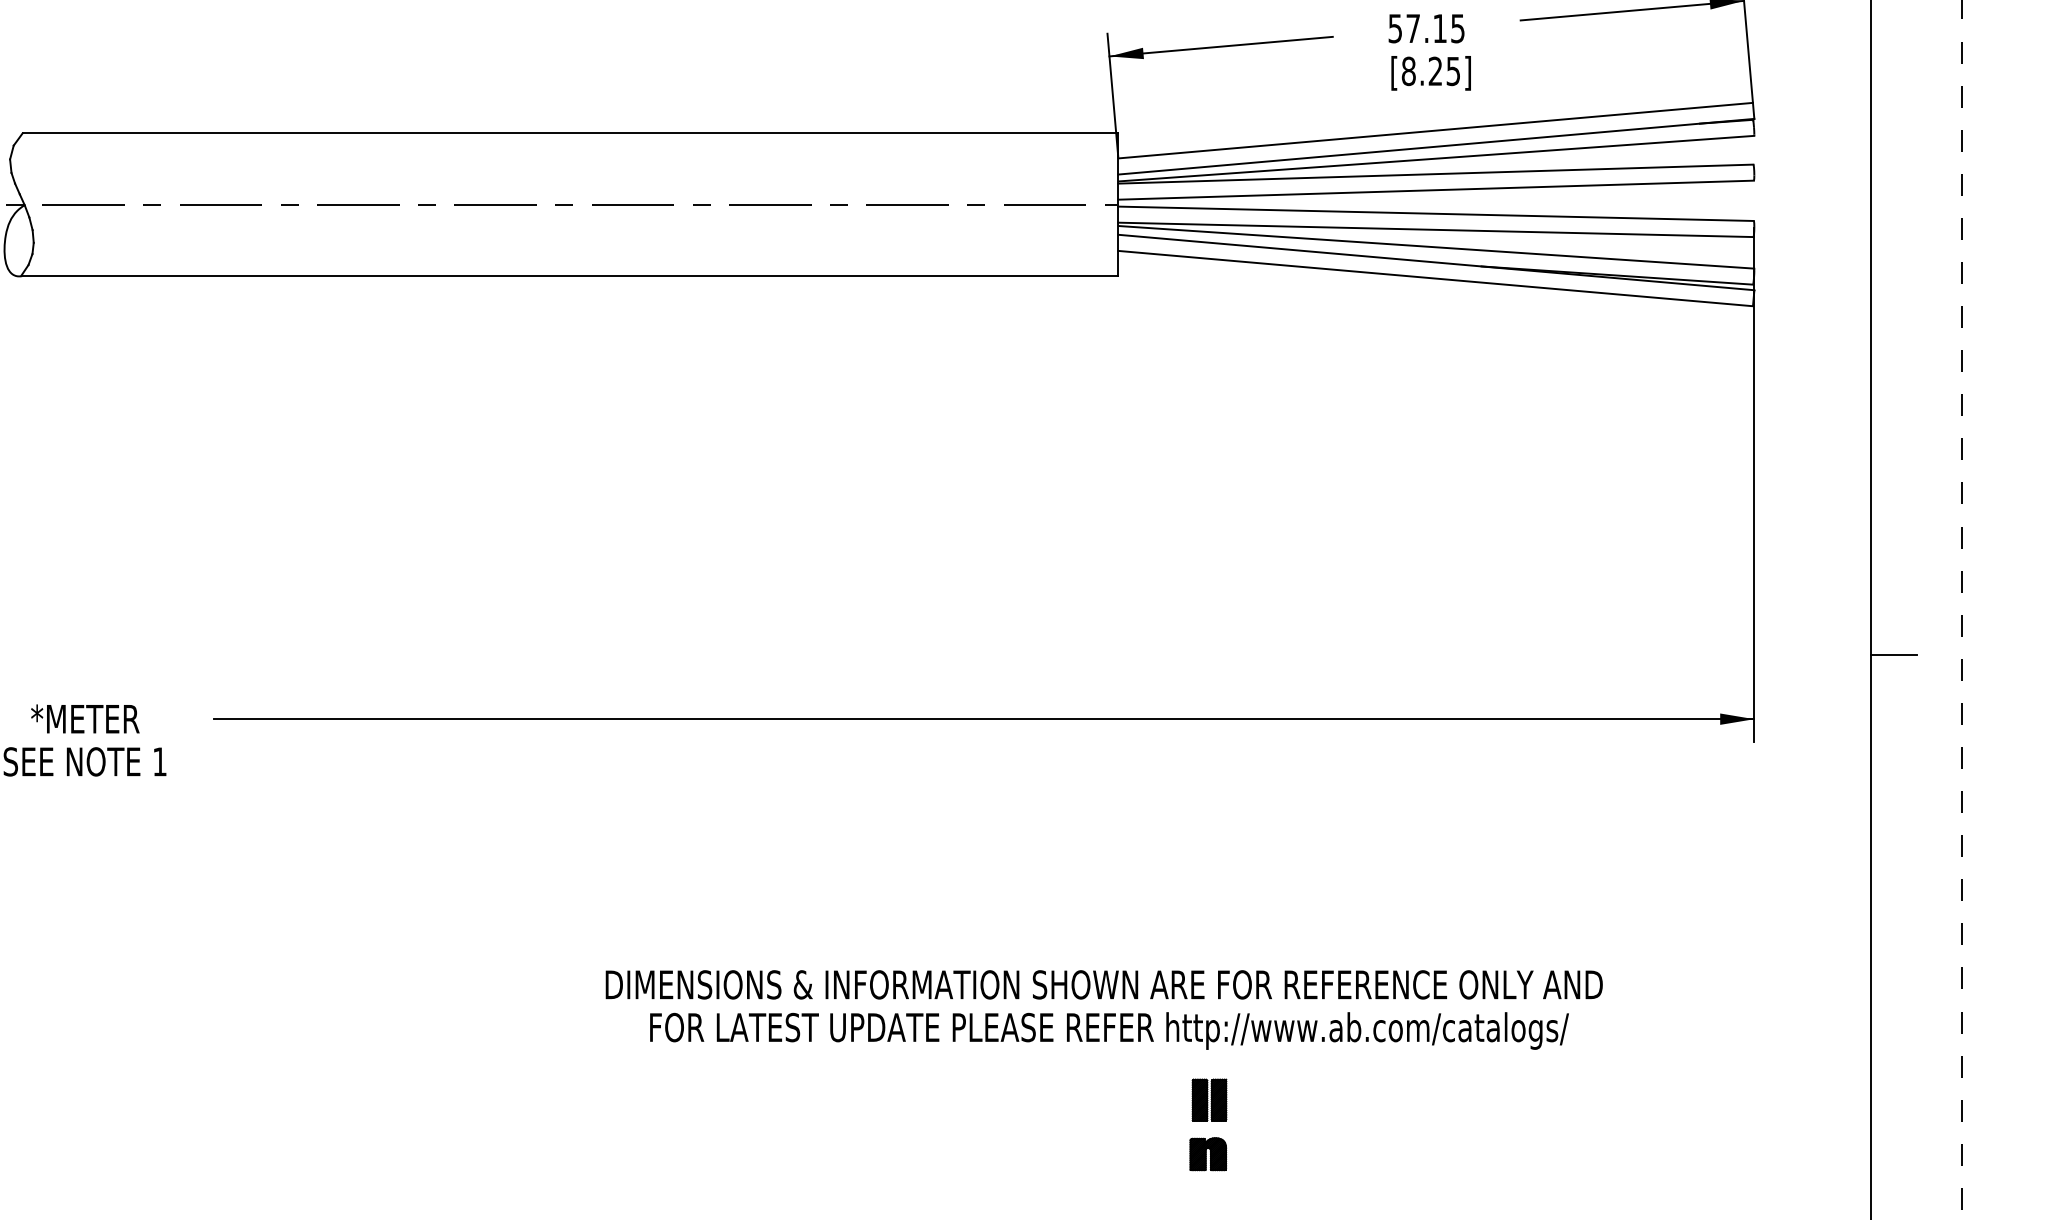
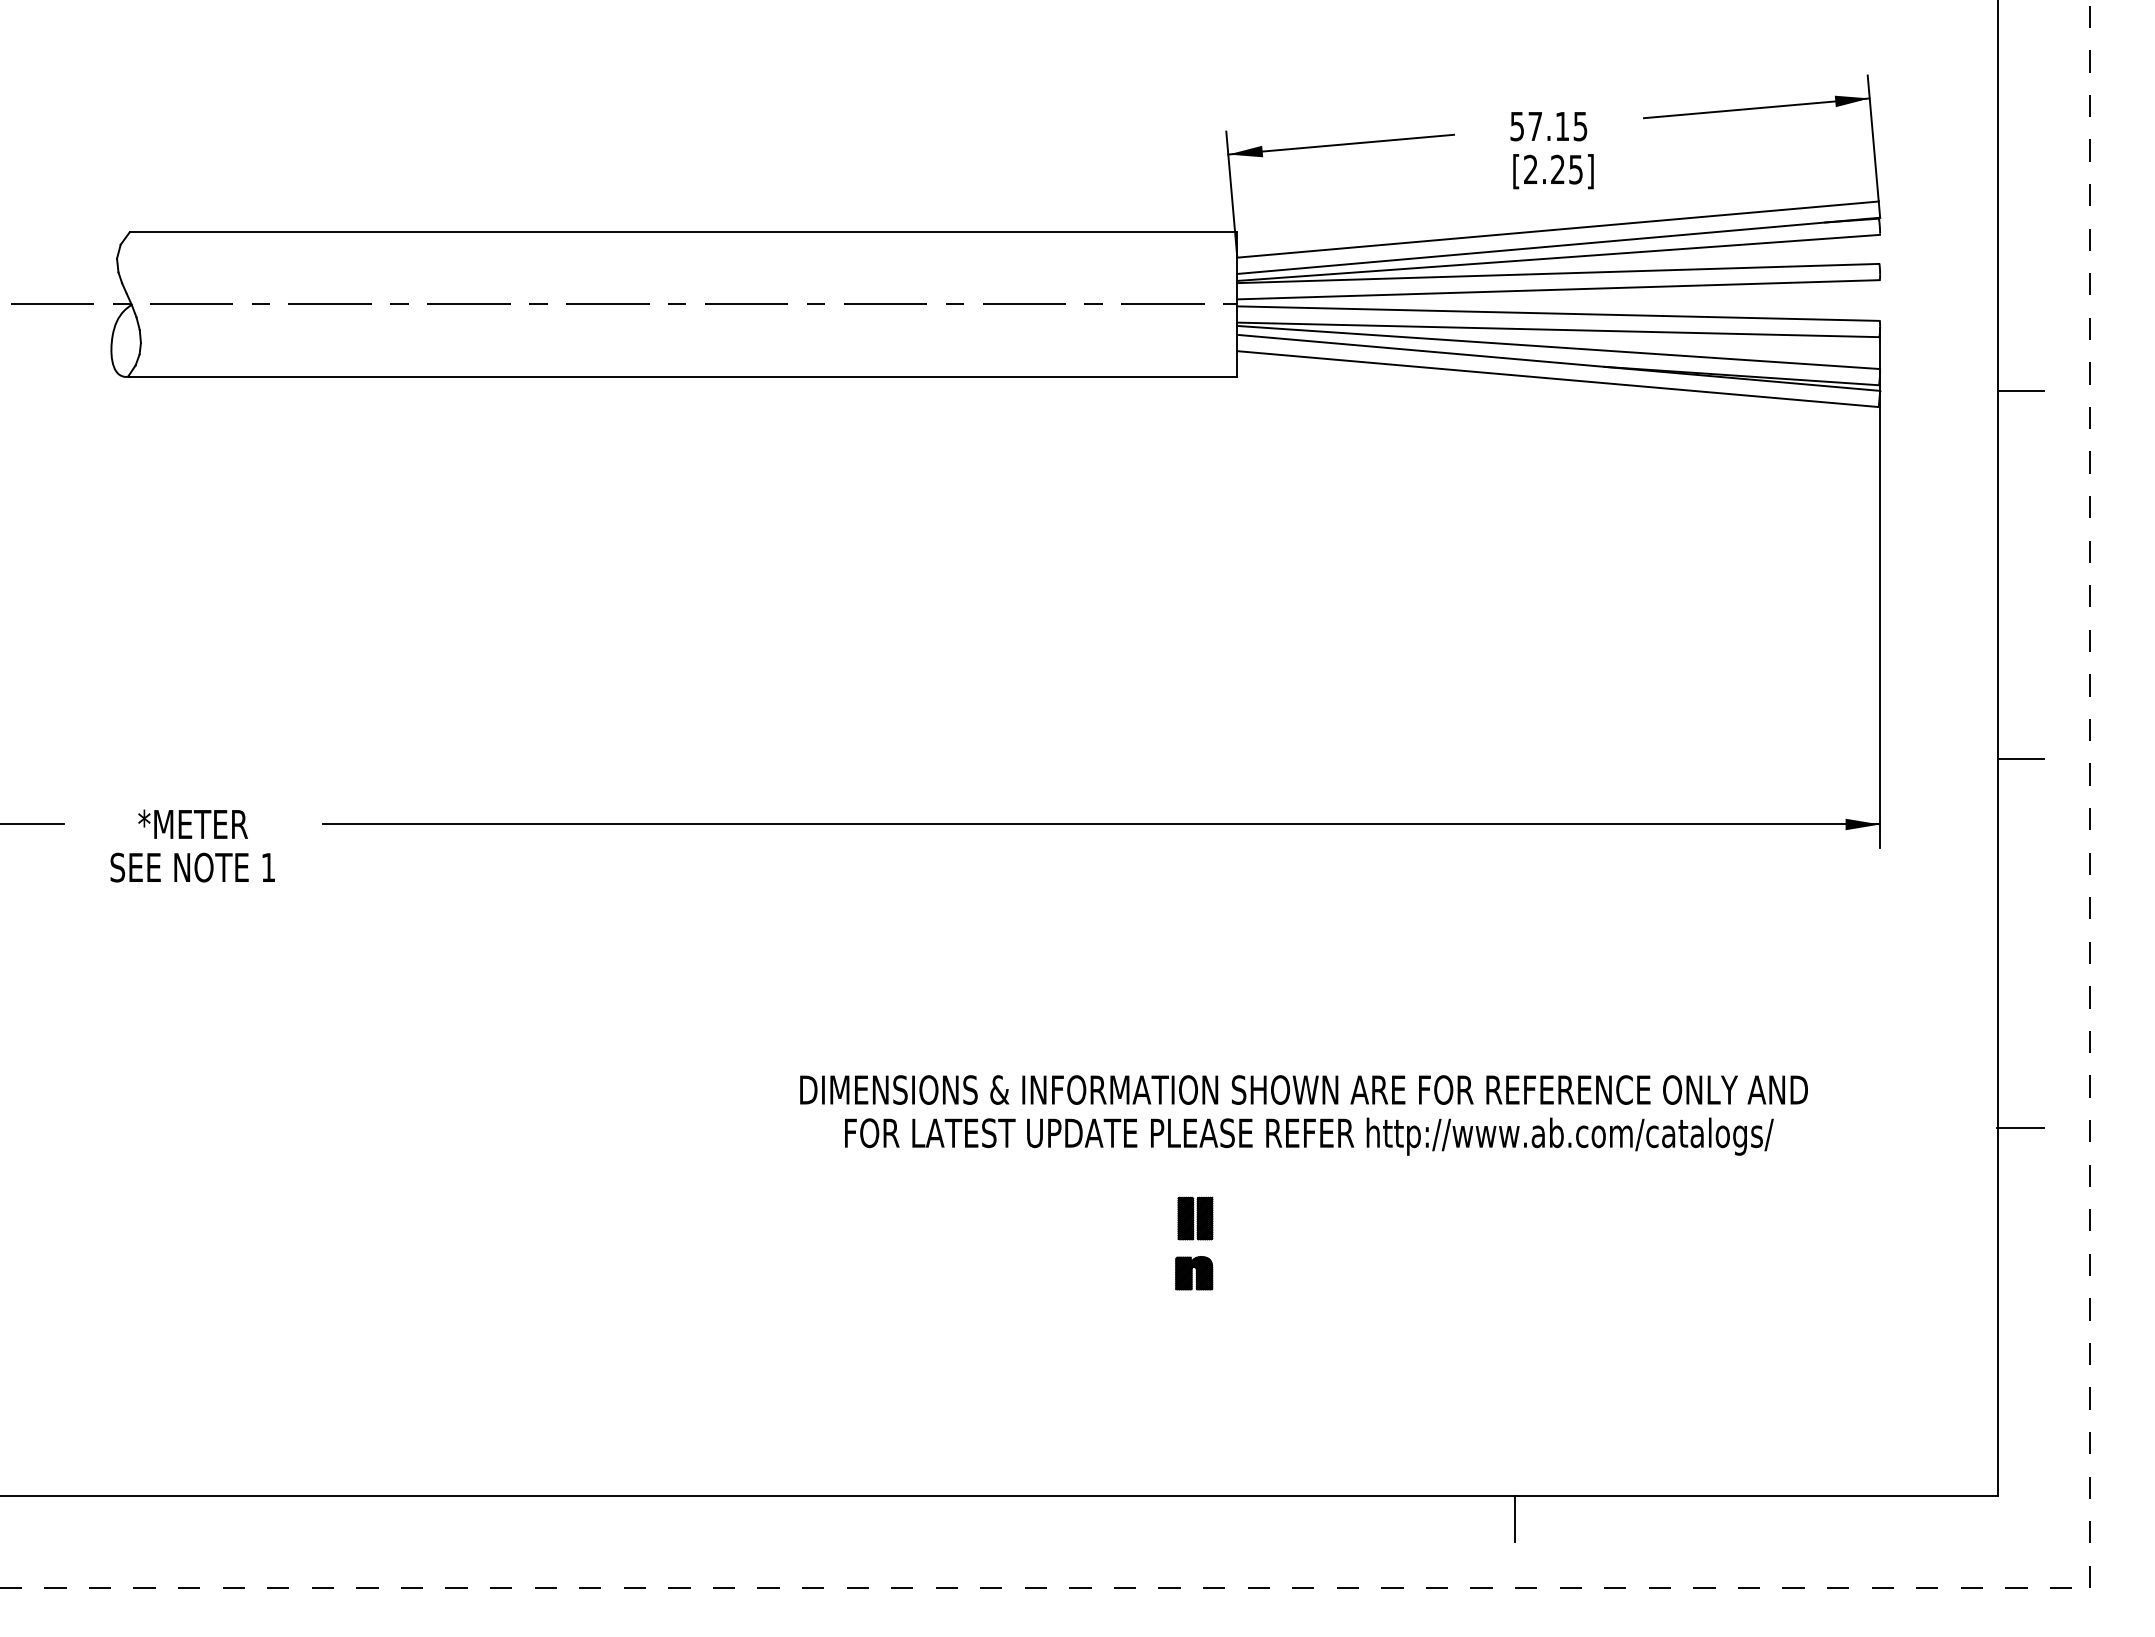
text: (1408, 71) -> (1530, 169), [8.25] -> [2.25]
line: (1894, 289) -> (2021, 390), added
text: (1103, 1010) -> (1303, 1115), moved
line: (1893, 1018) -> (2020, 1127), added
part: (1208, 1124) -> (1194, 1243), moved

